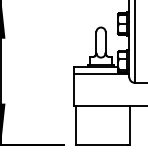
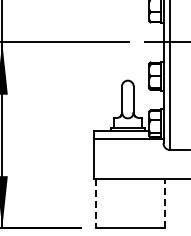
line: (130, 125) -> (164, 203), solid -> dashed
line: (76, 126) -> (96, 204), solid -> dashed

